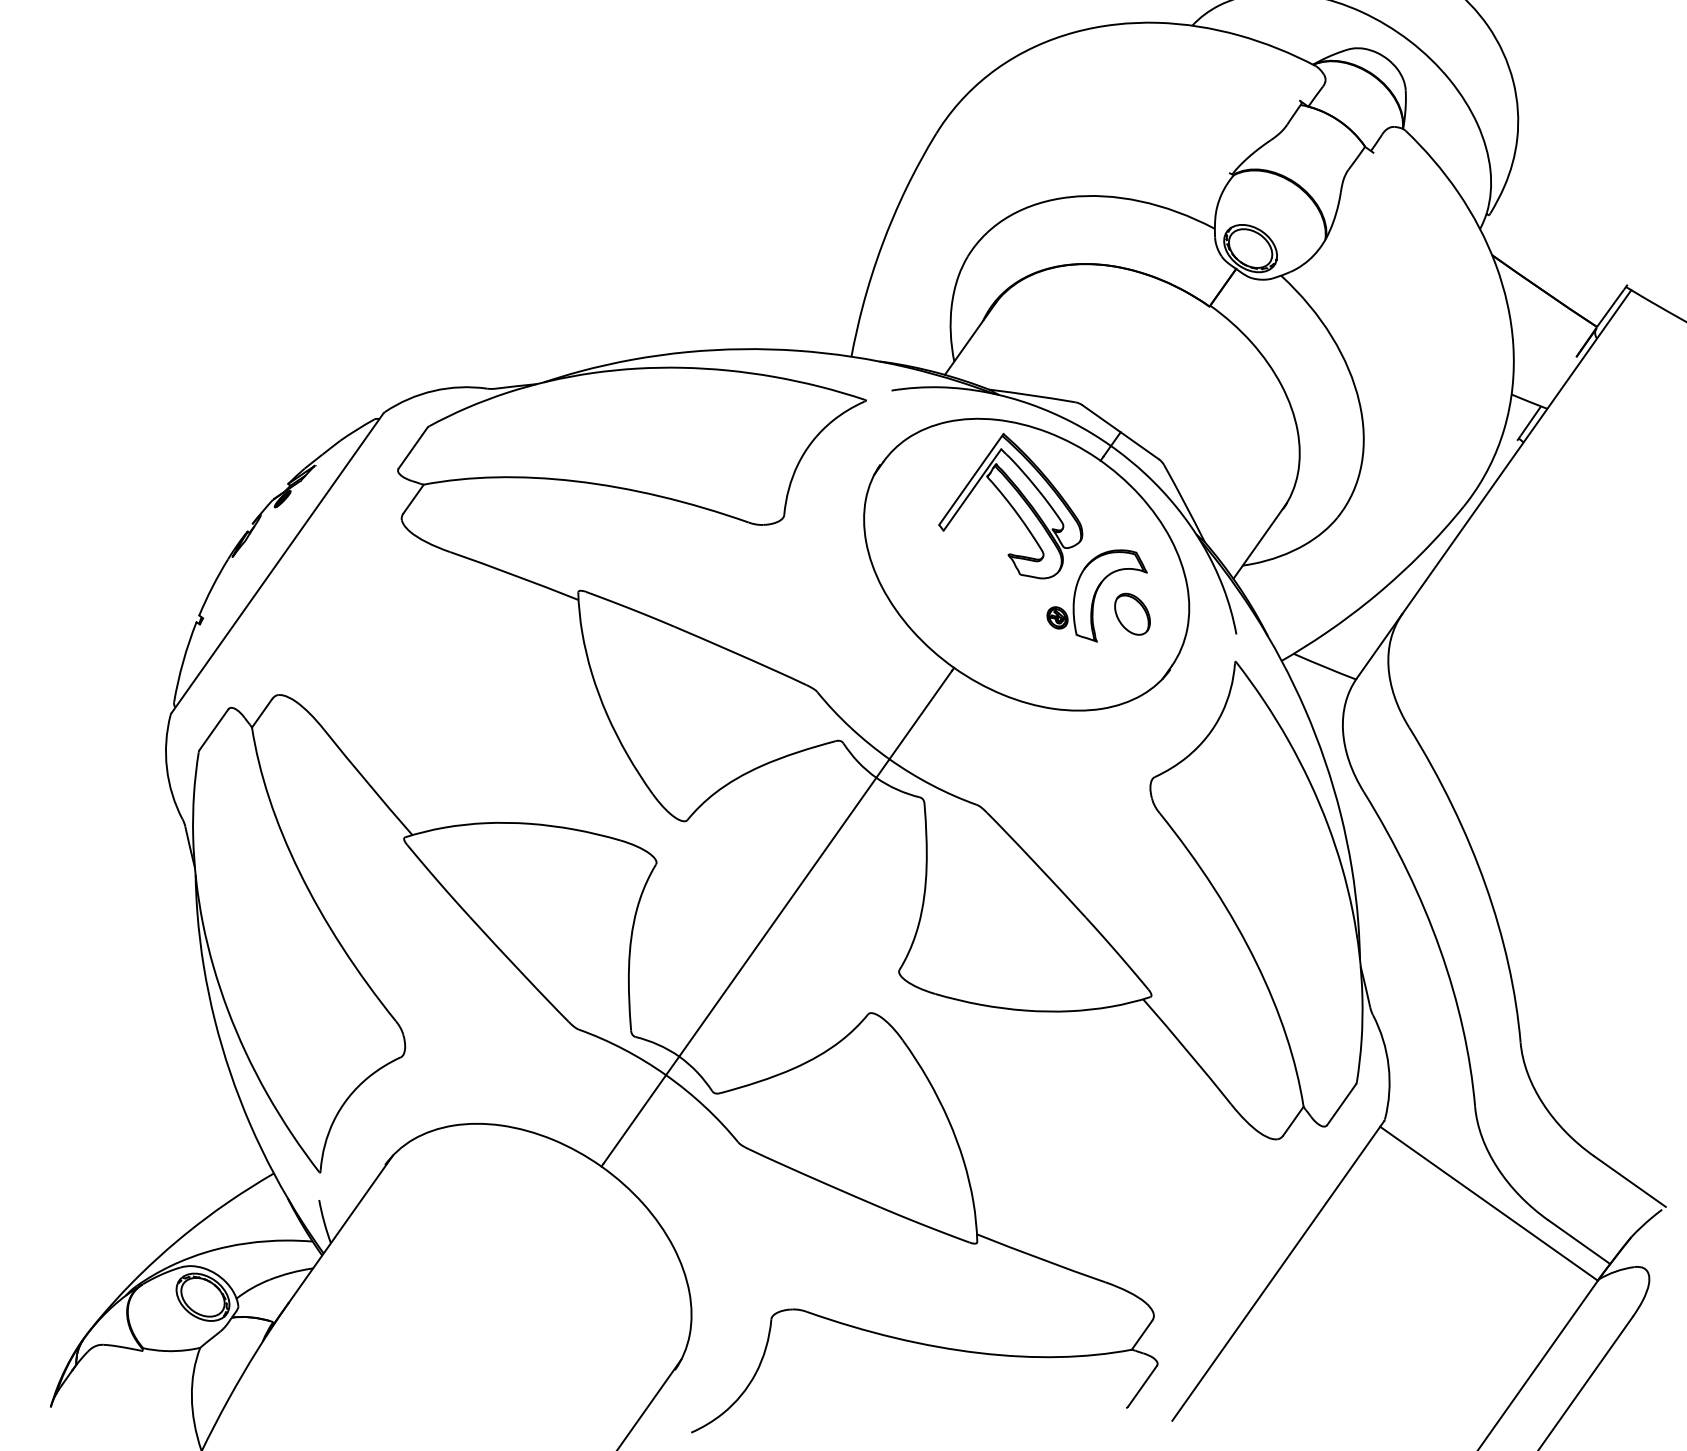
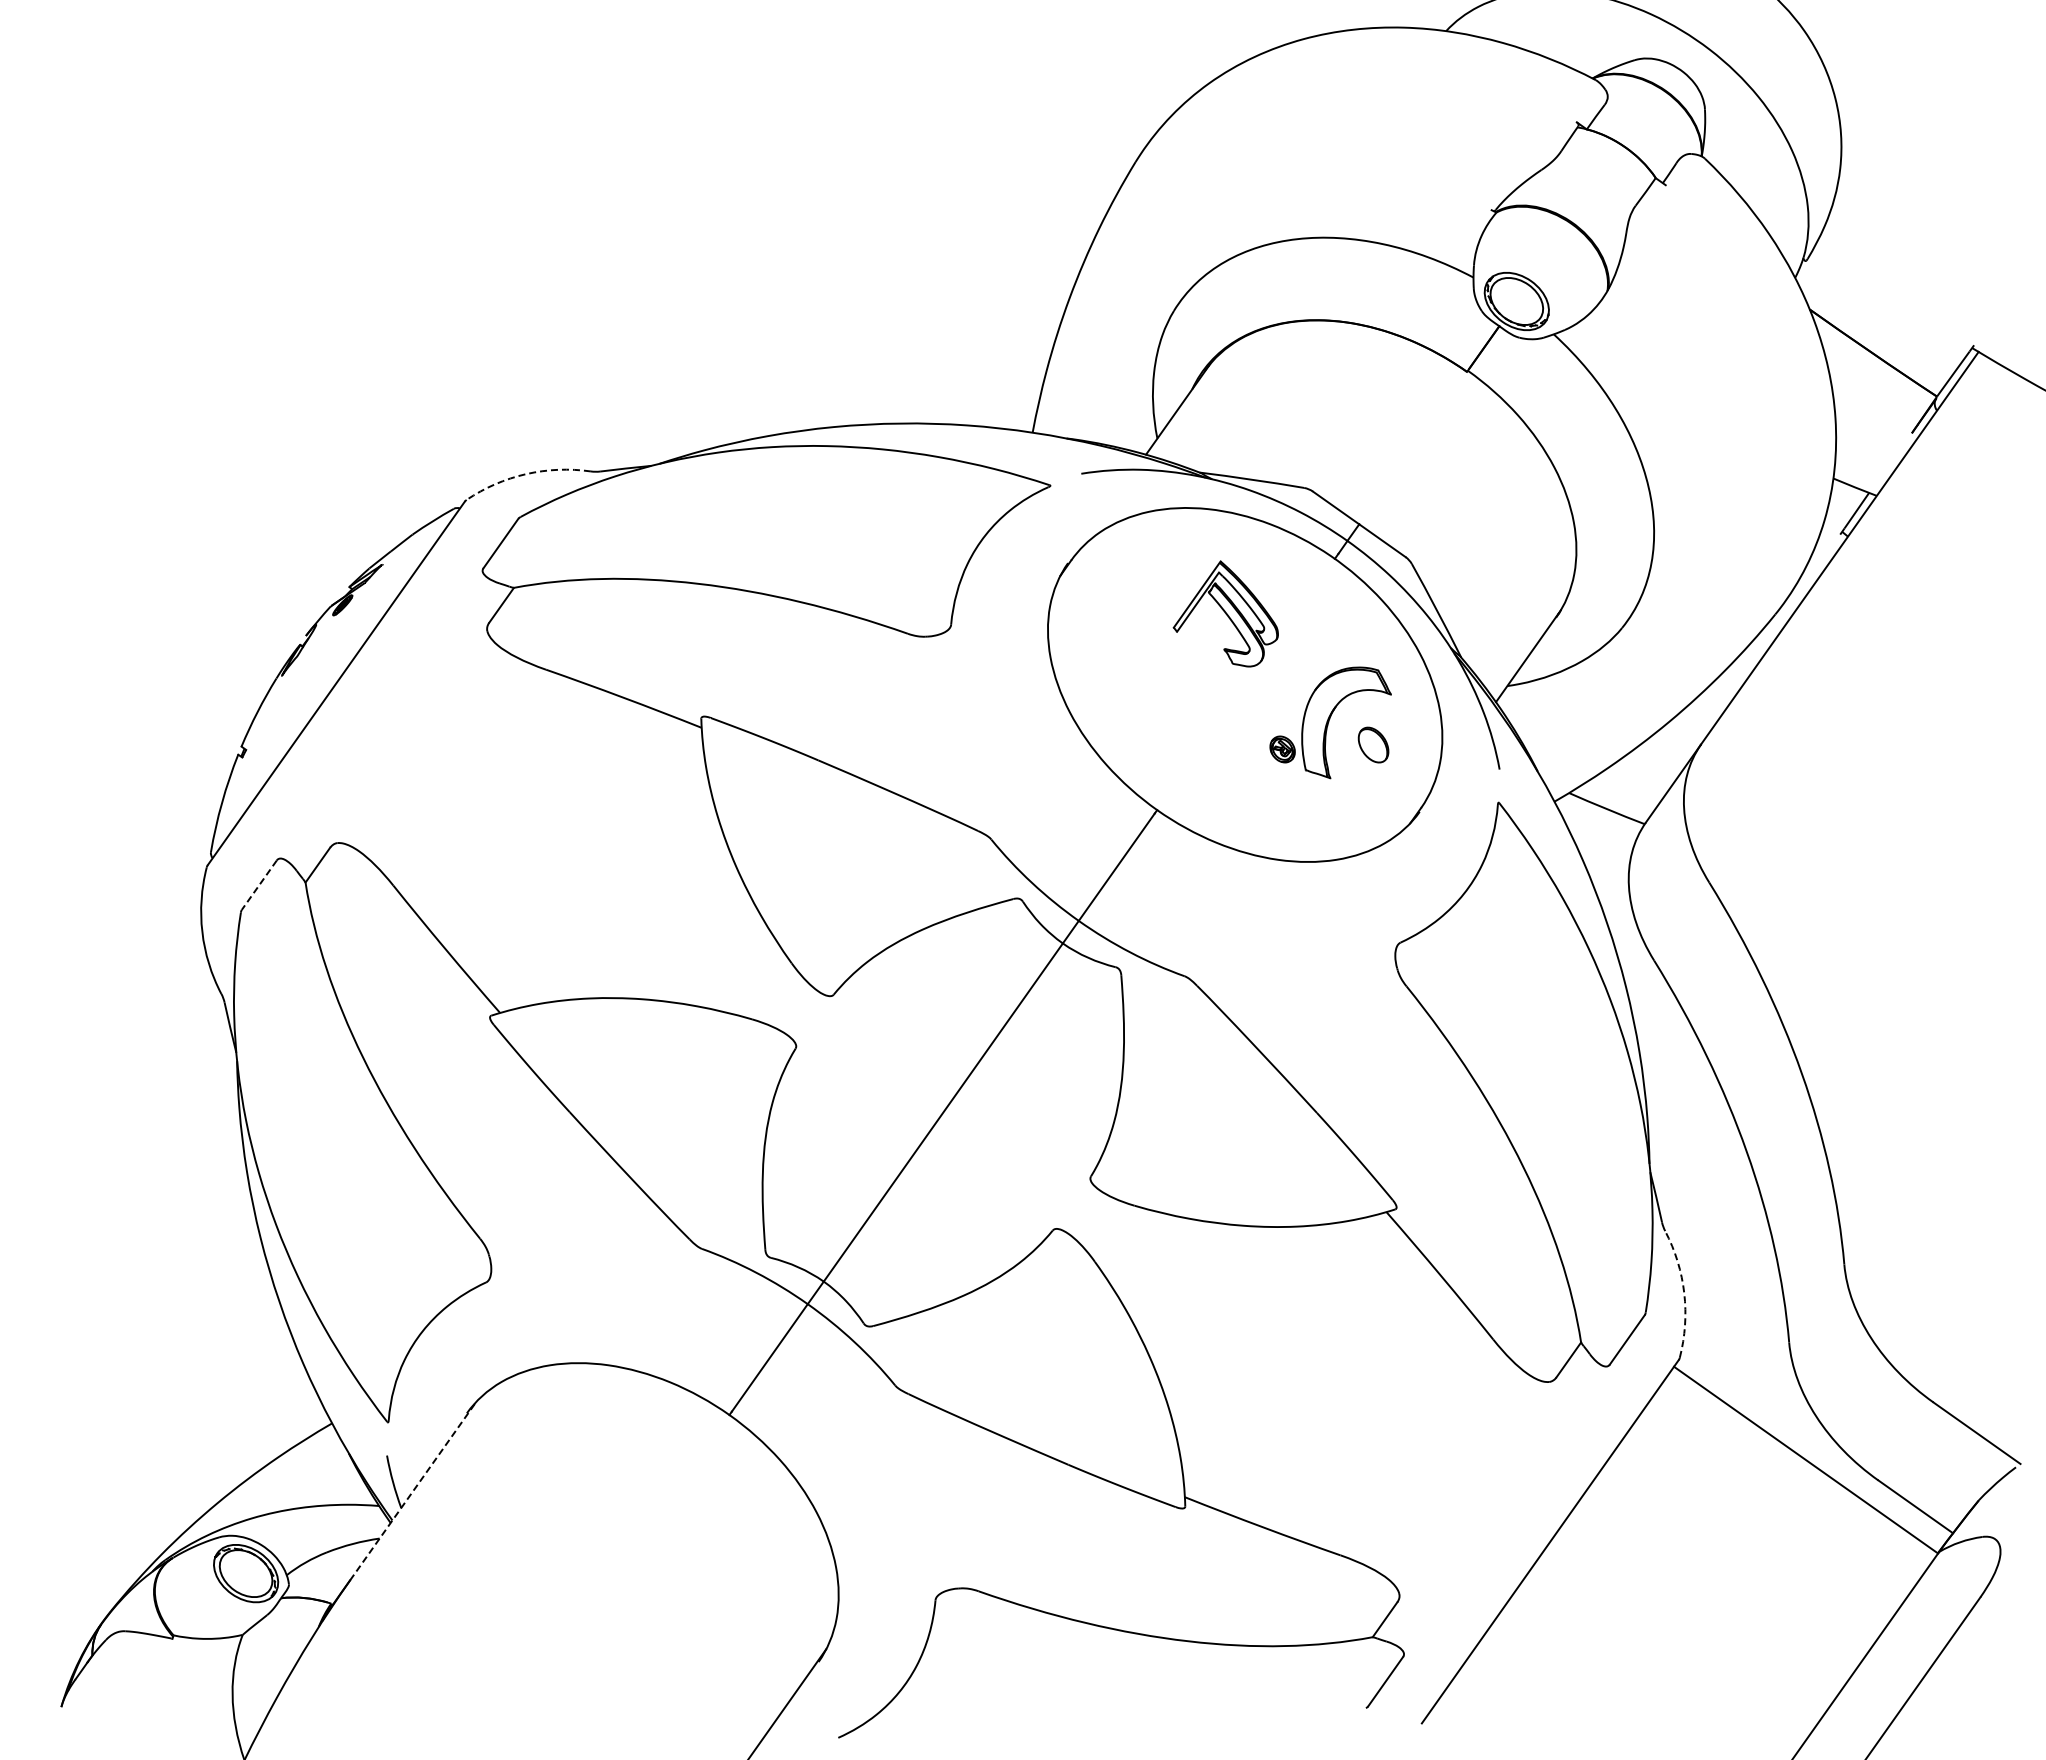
arc: (434, 391) -> (526, 474), solid -> dashed
part: (1010, 505) -> (1225, 613), size x0.6
part: (1132, 613) -> (1373, 744), size x0.7
line: (214, 730) -> (259, 885), solid -> dashed
arc: (1388, 1066) -> (1684, 1293), solid -> dashed
line: (341, 1228) -> (413, 1490), solid -> dashed

